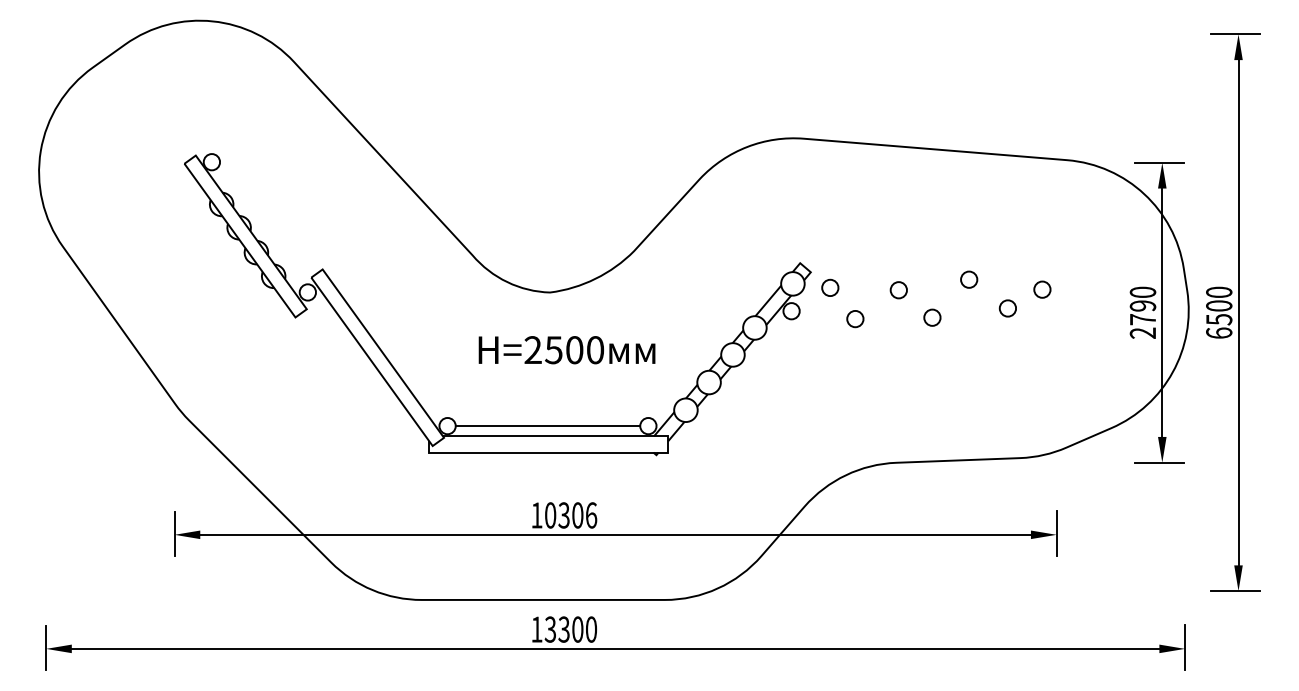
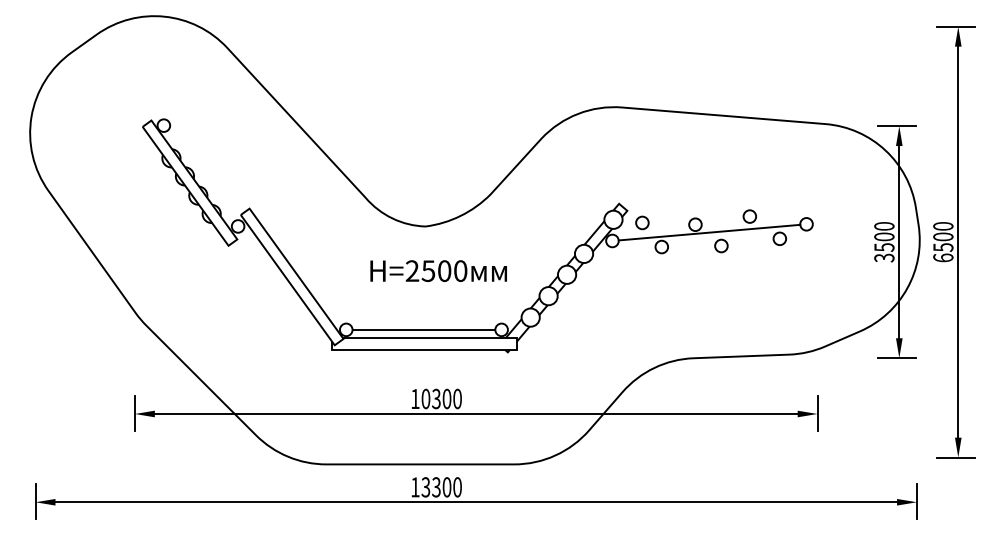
line: (917, 300) -> (709, 232), added
text: (1143, 319) -> (884, 247), 2790 -> 3500
text: (591, 514) -> (457, 398), 10306 -> 10300

